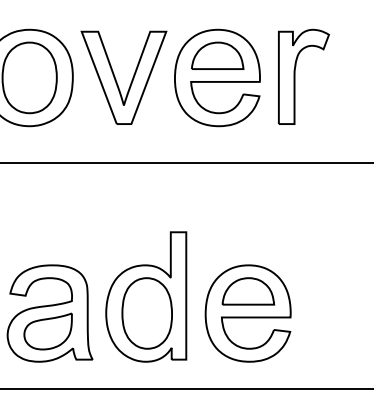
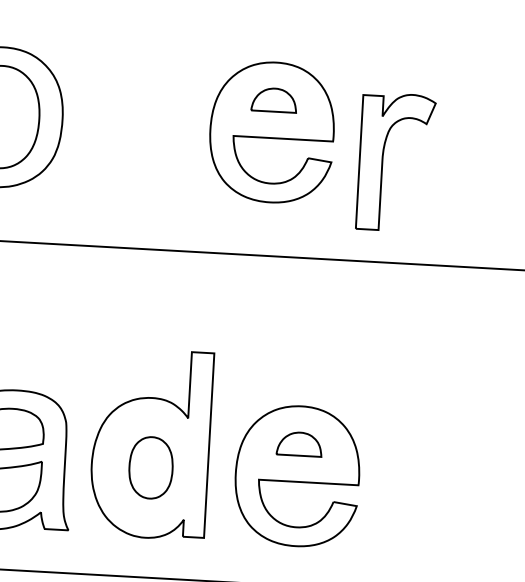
part: (217, 55) -> (273, 99), size x0.6
part: (295, 76) -> (383, 161), moved
part: (116, 79) -> (125, 126), removed
part: (248, 291) -> (299, 444), size x0.6
part: (146, 313) -> (150, 467), size x0.6

